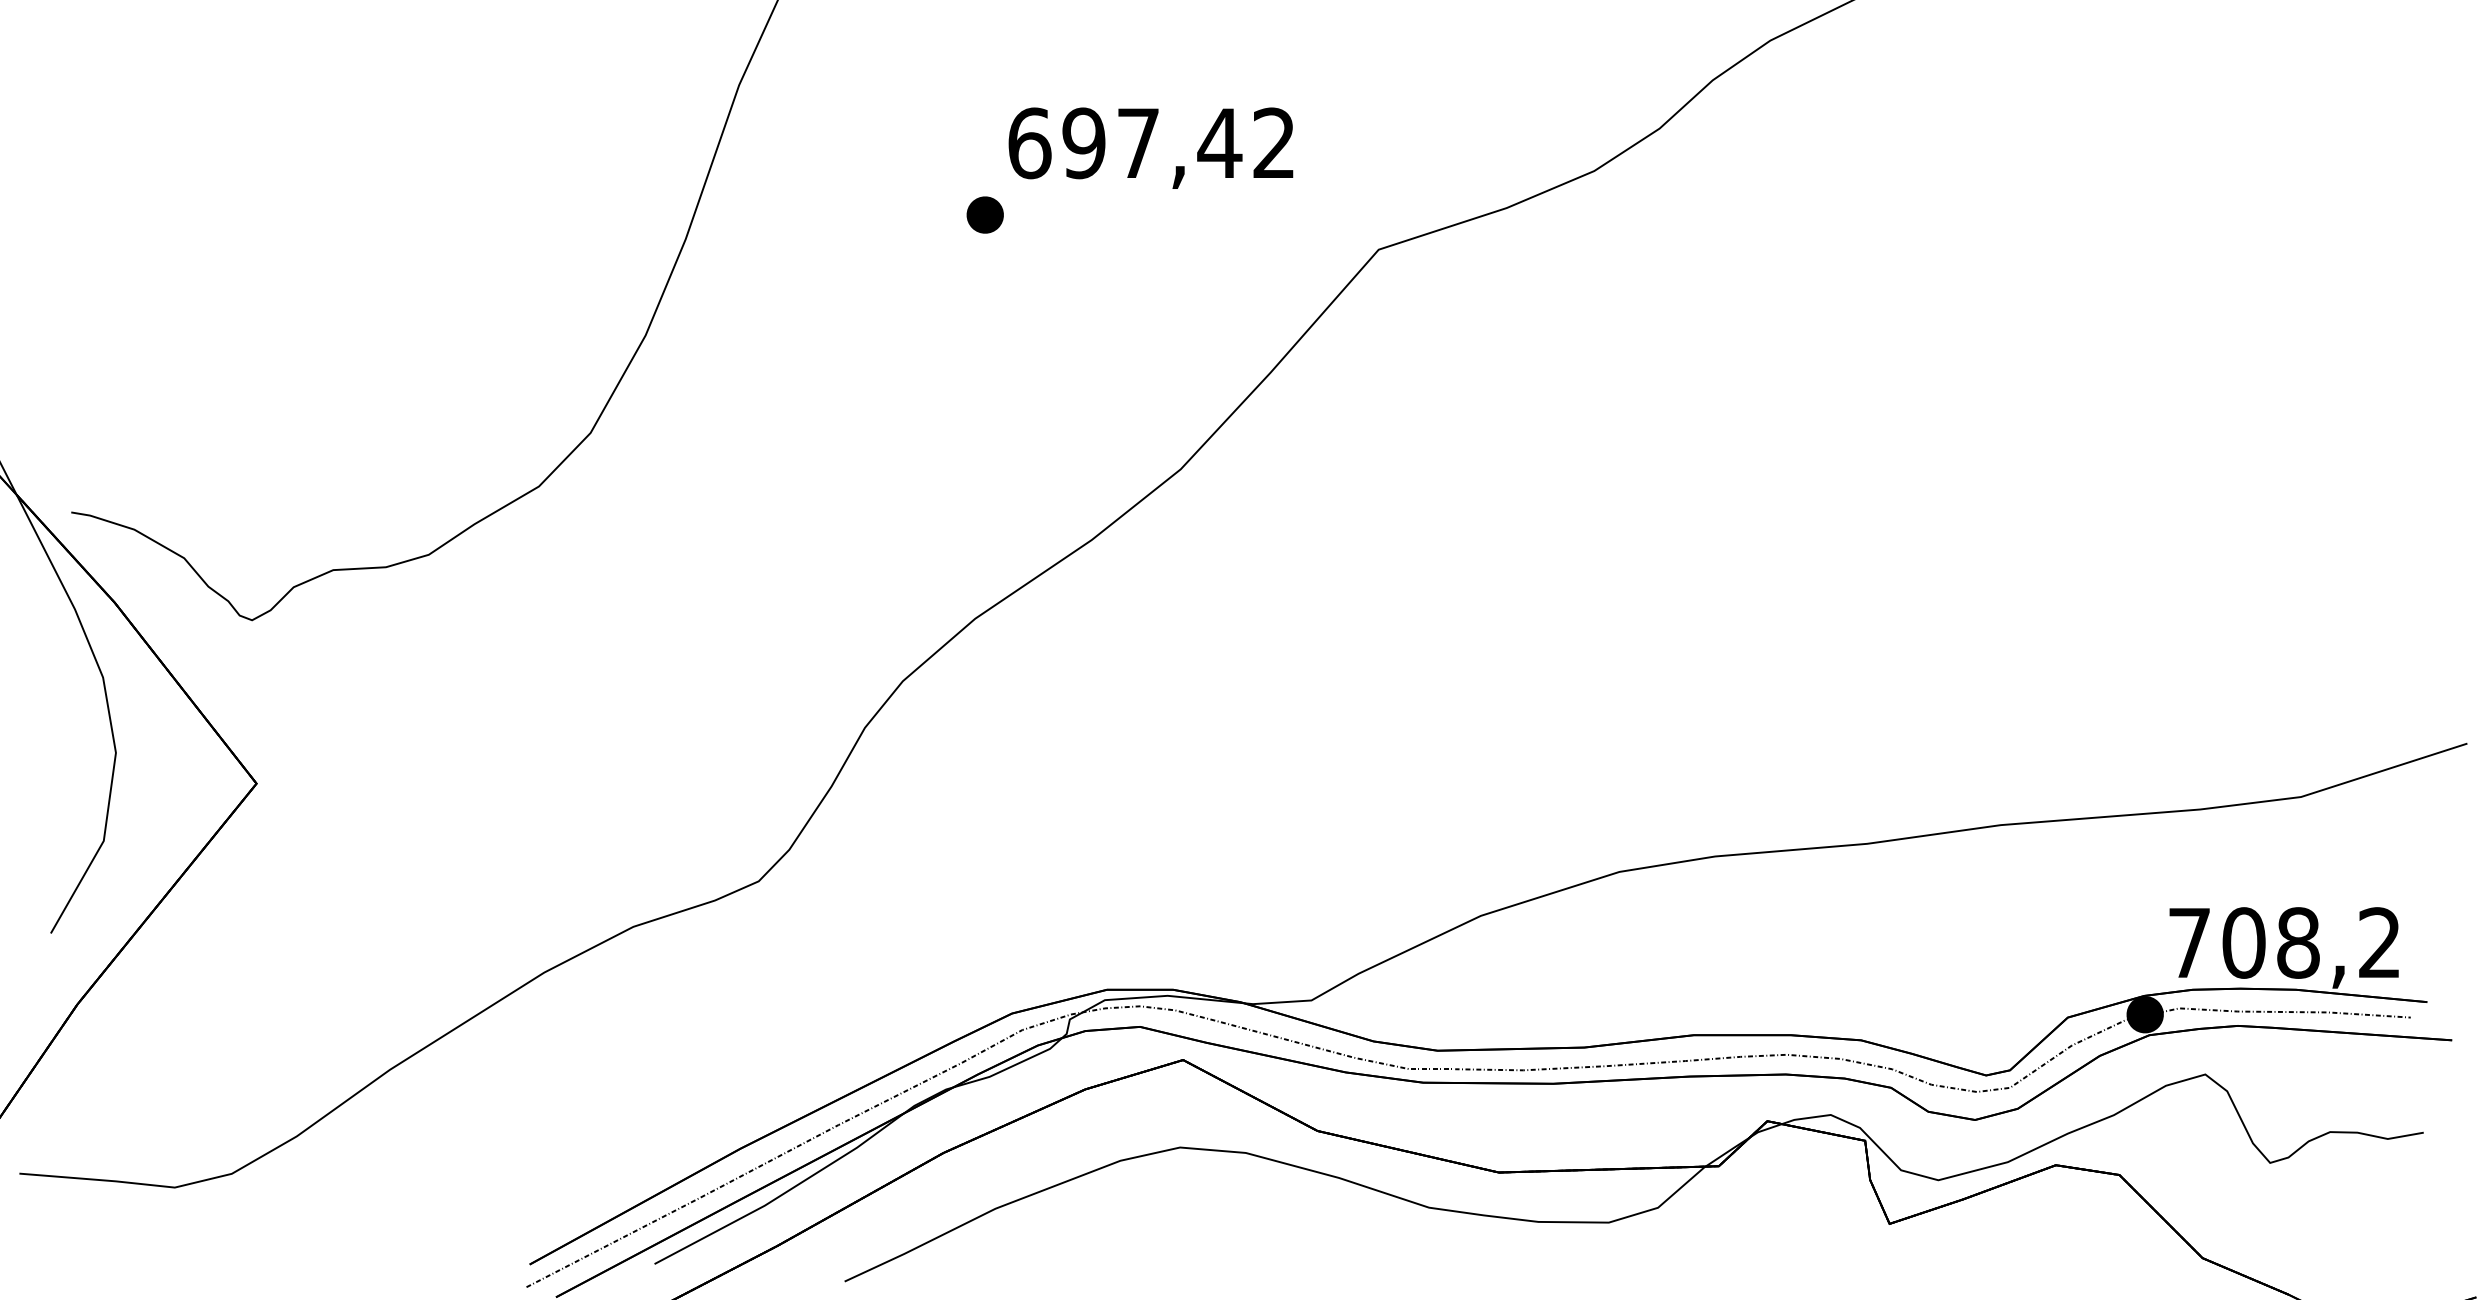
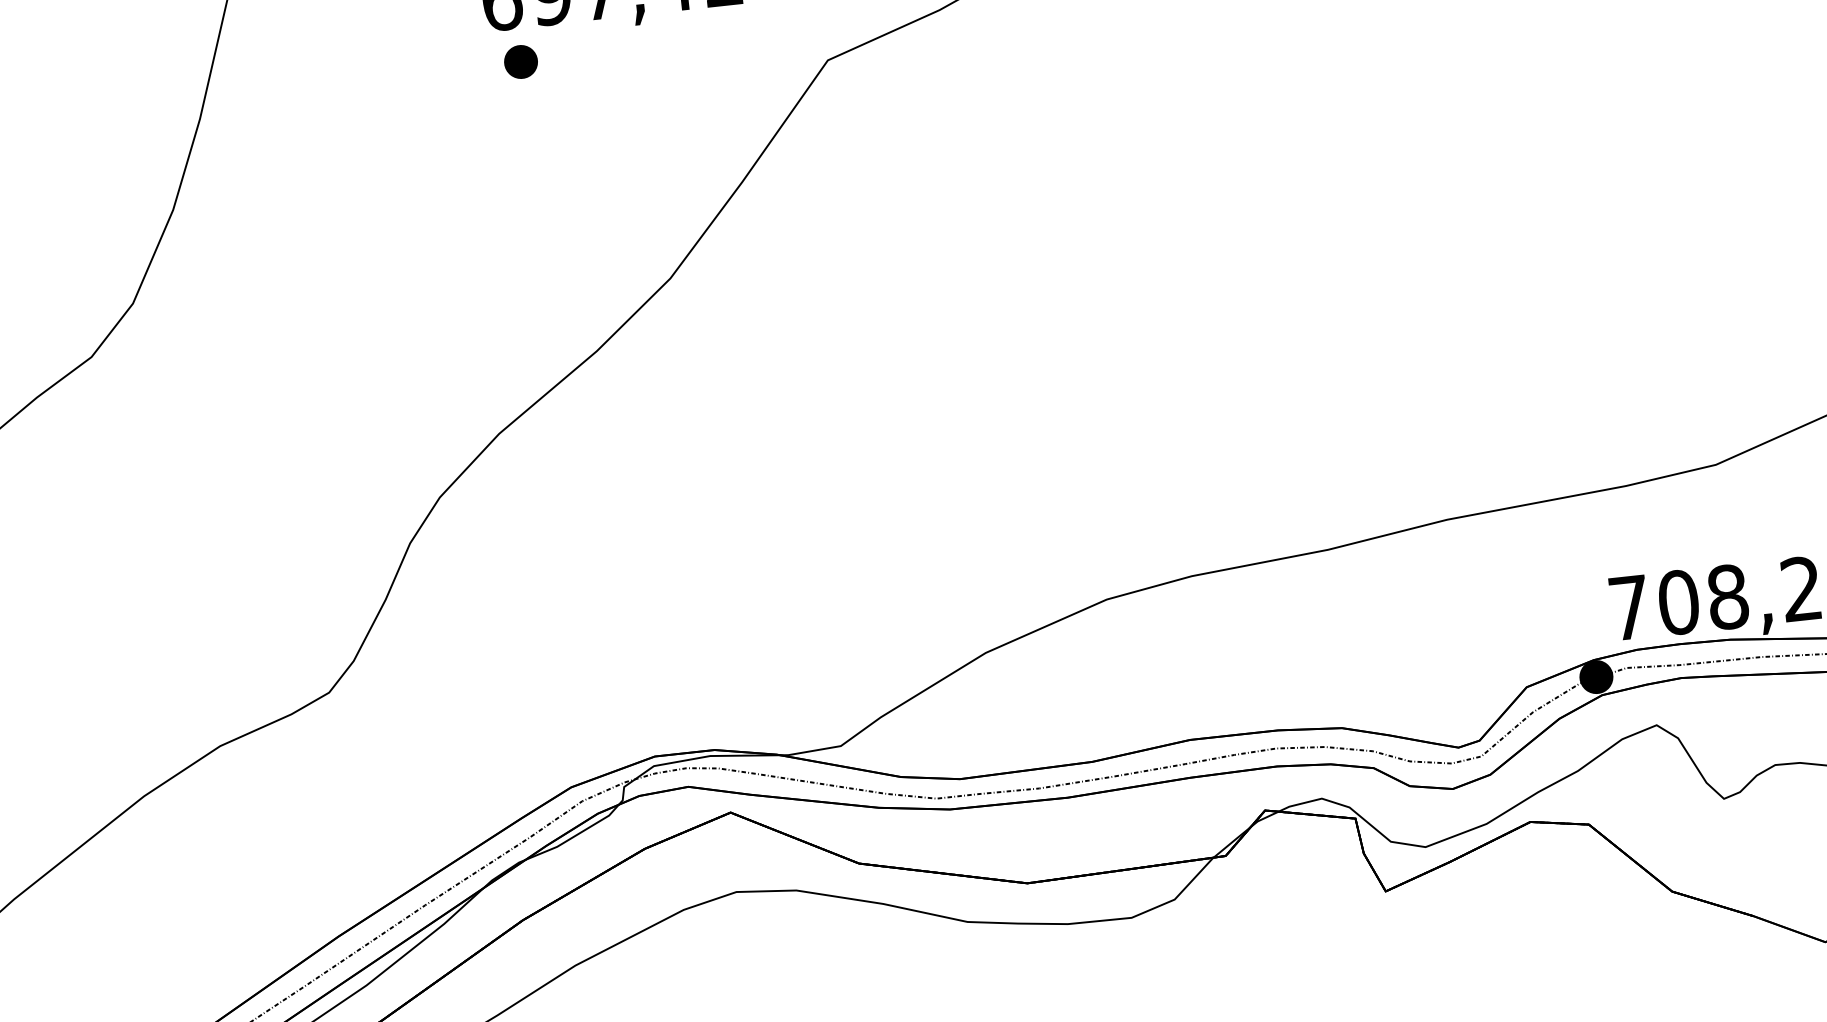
part: (984, 214) -> (520, 61), moved

